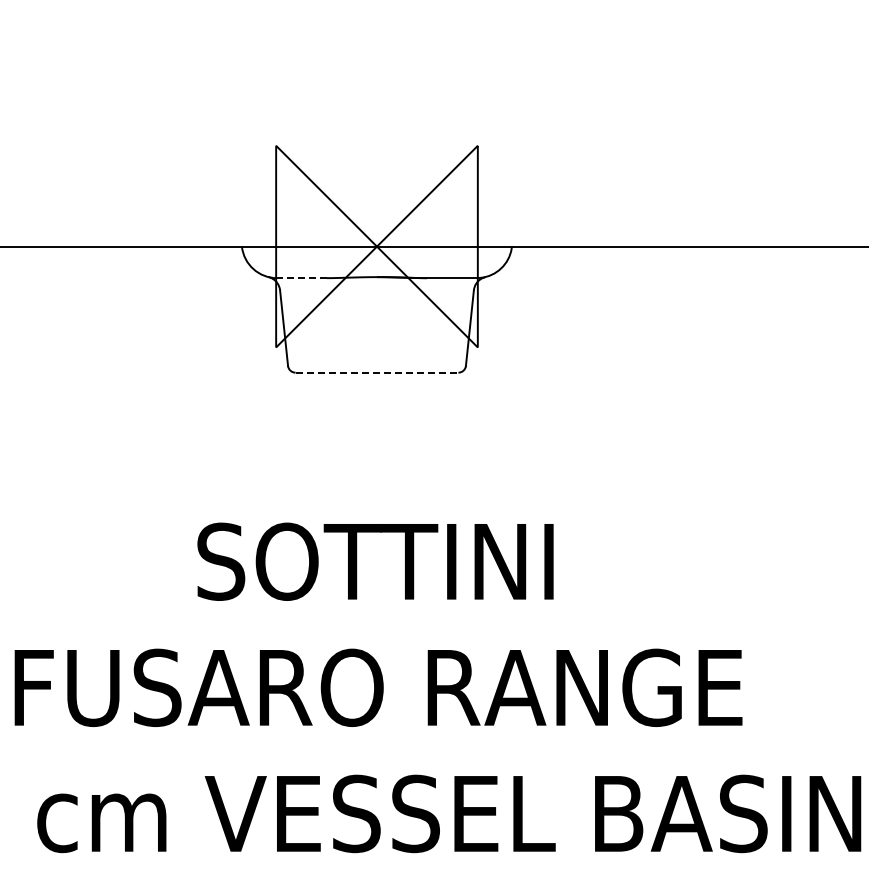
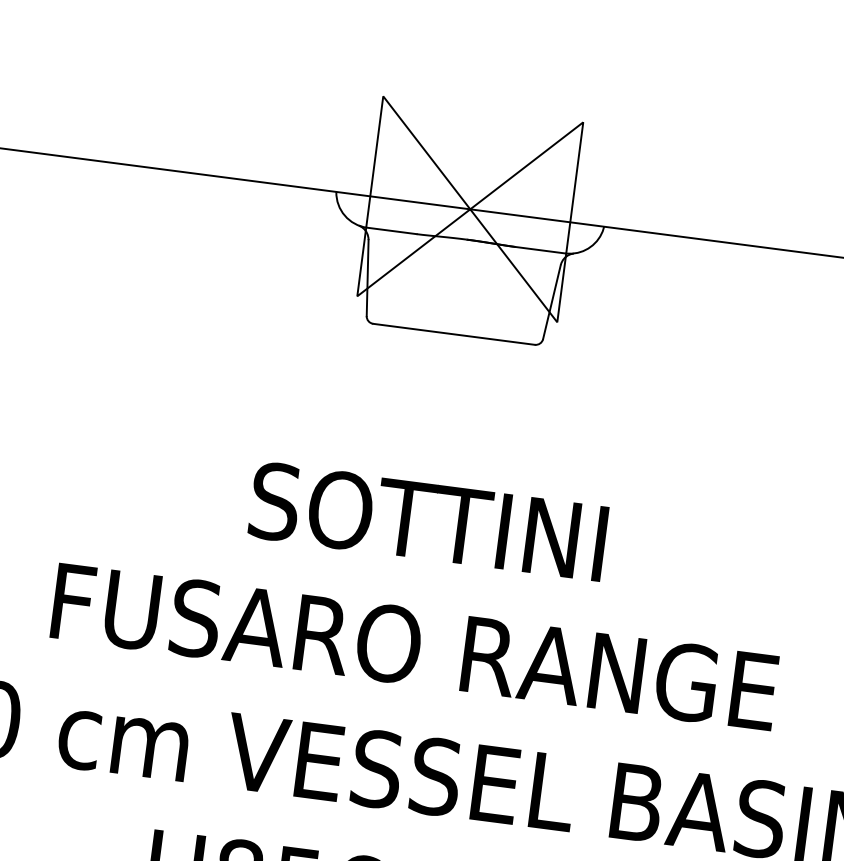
line: (301, 278) -> (391, 231), dashed -> solid
line: (377, 372) -> (454, 334), dashed -> solid

